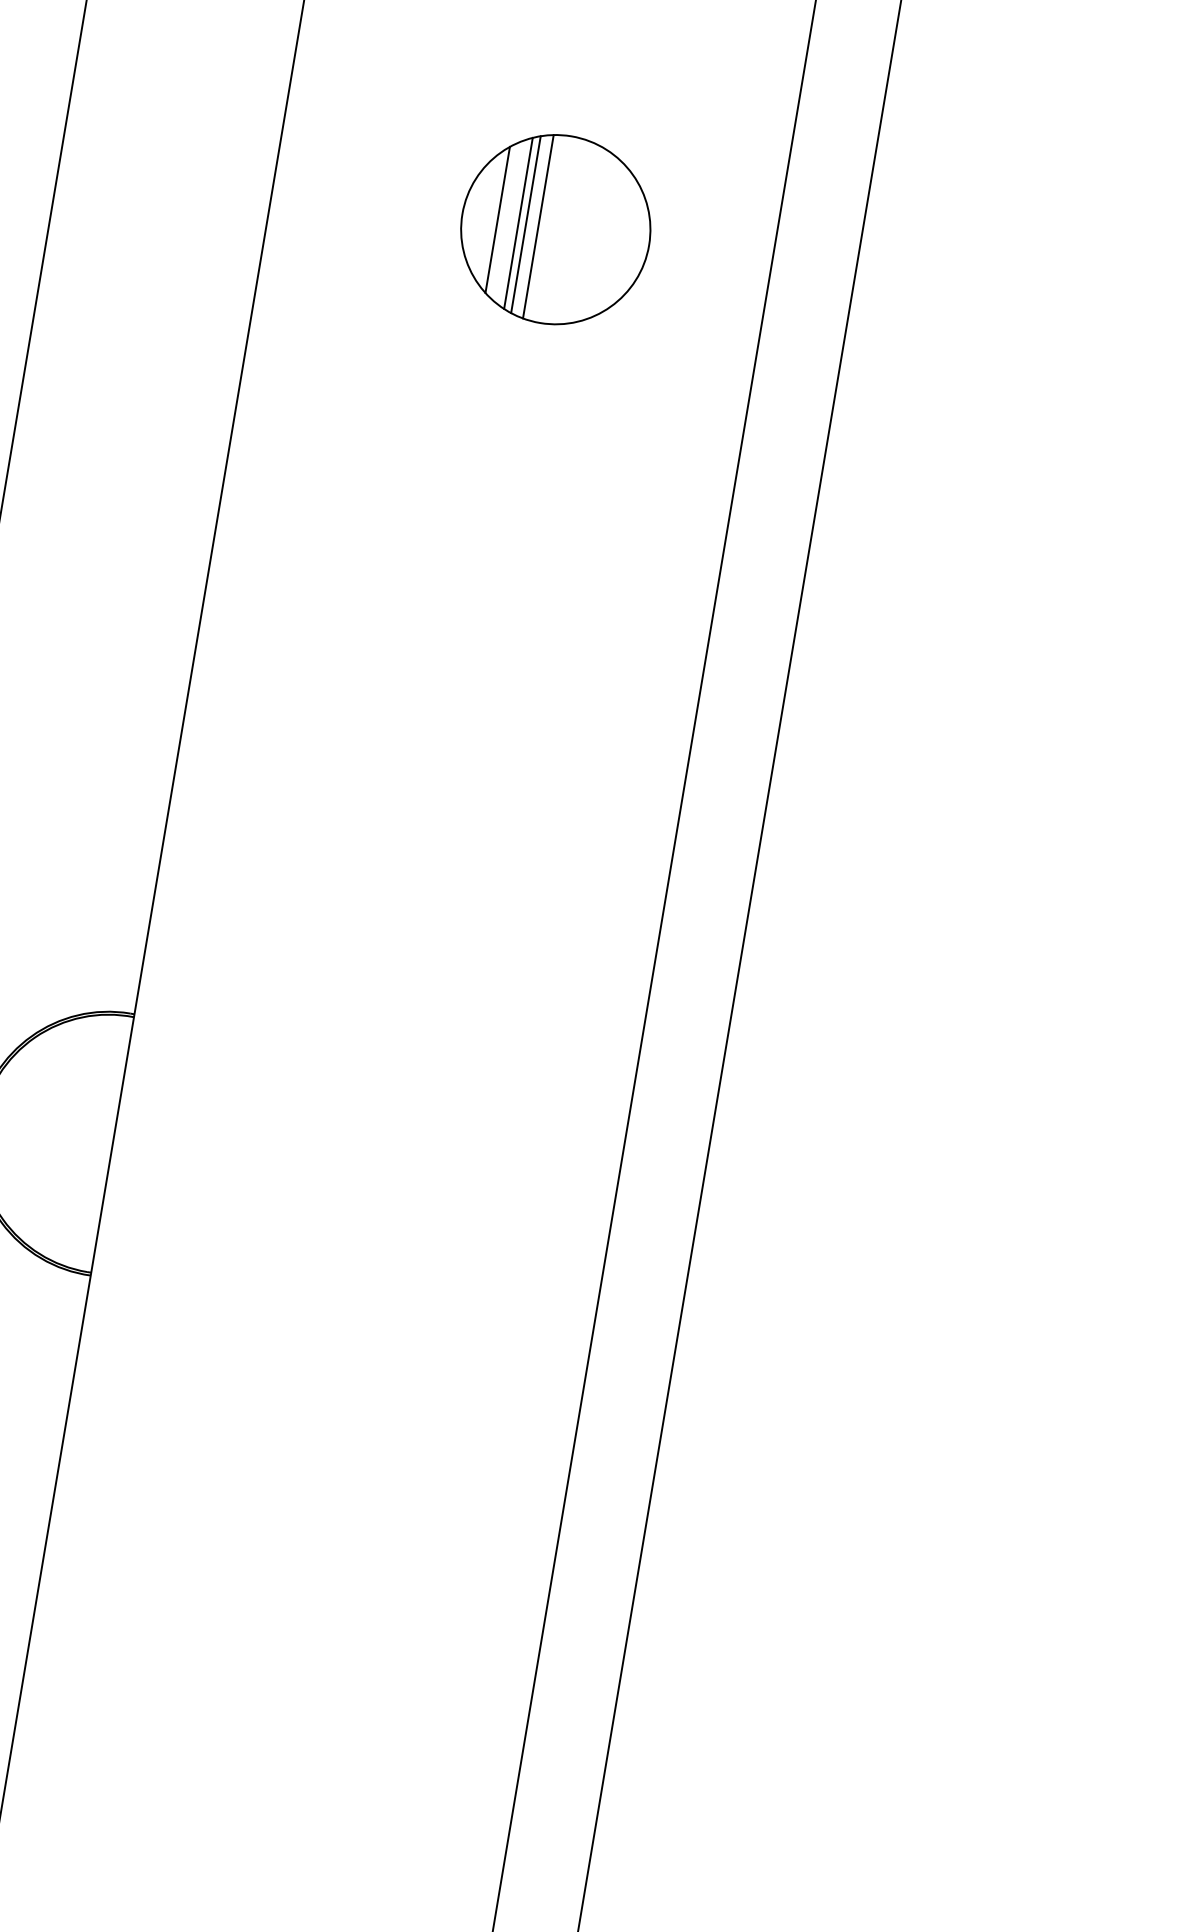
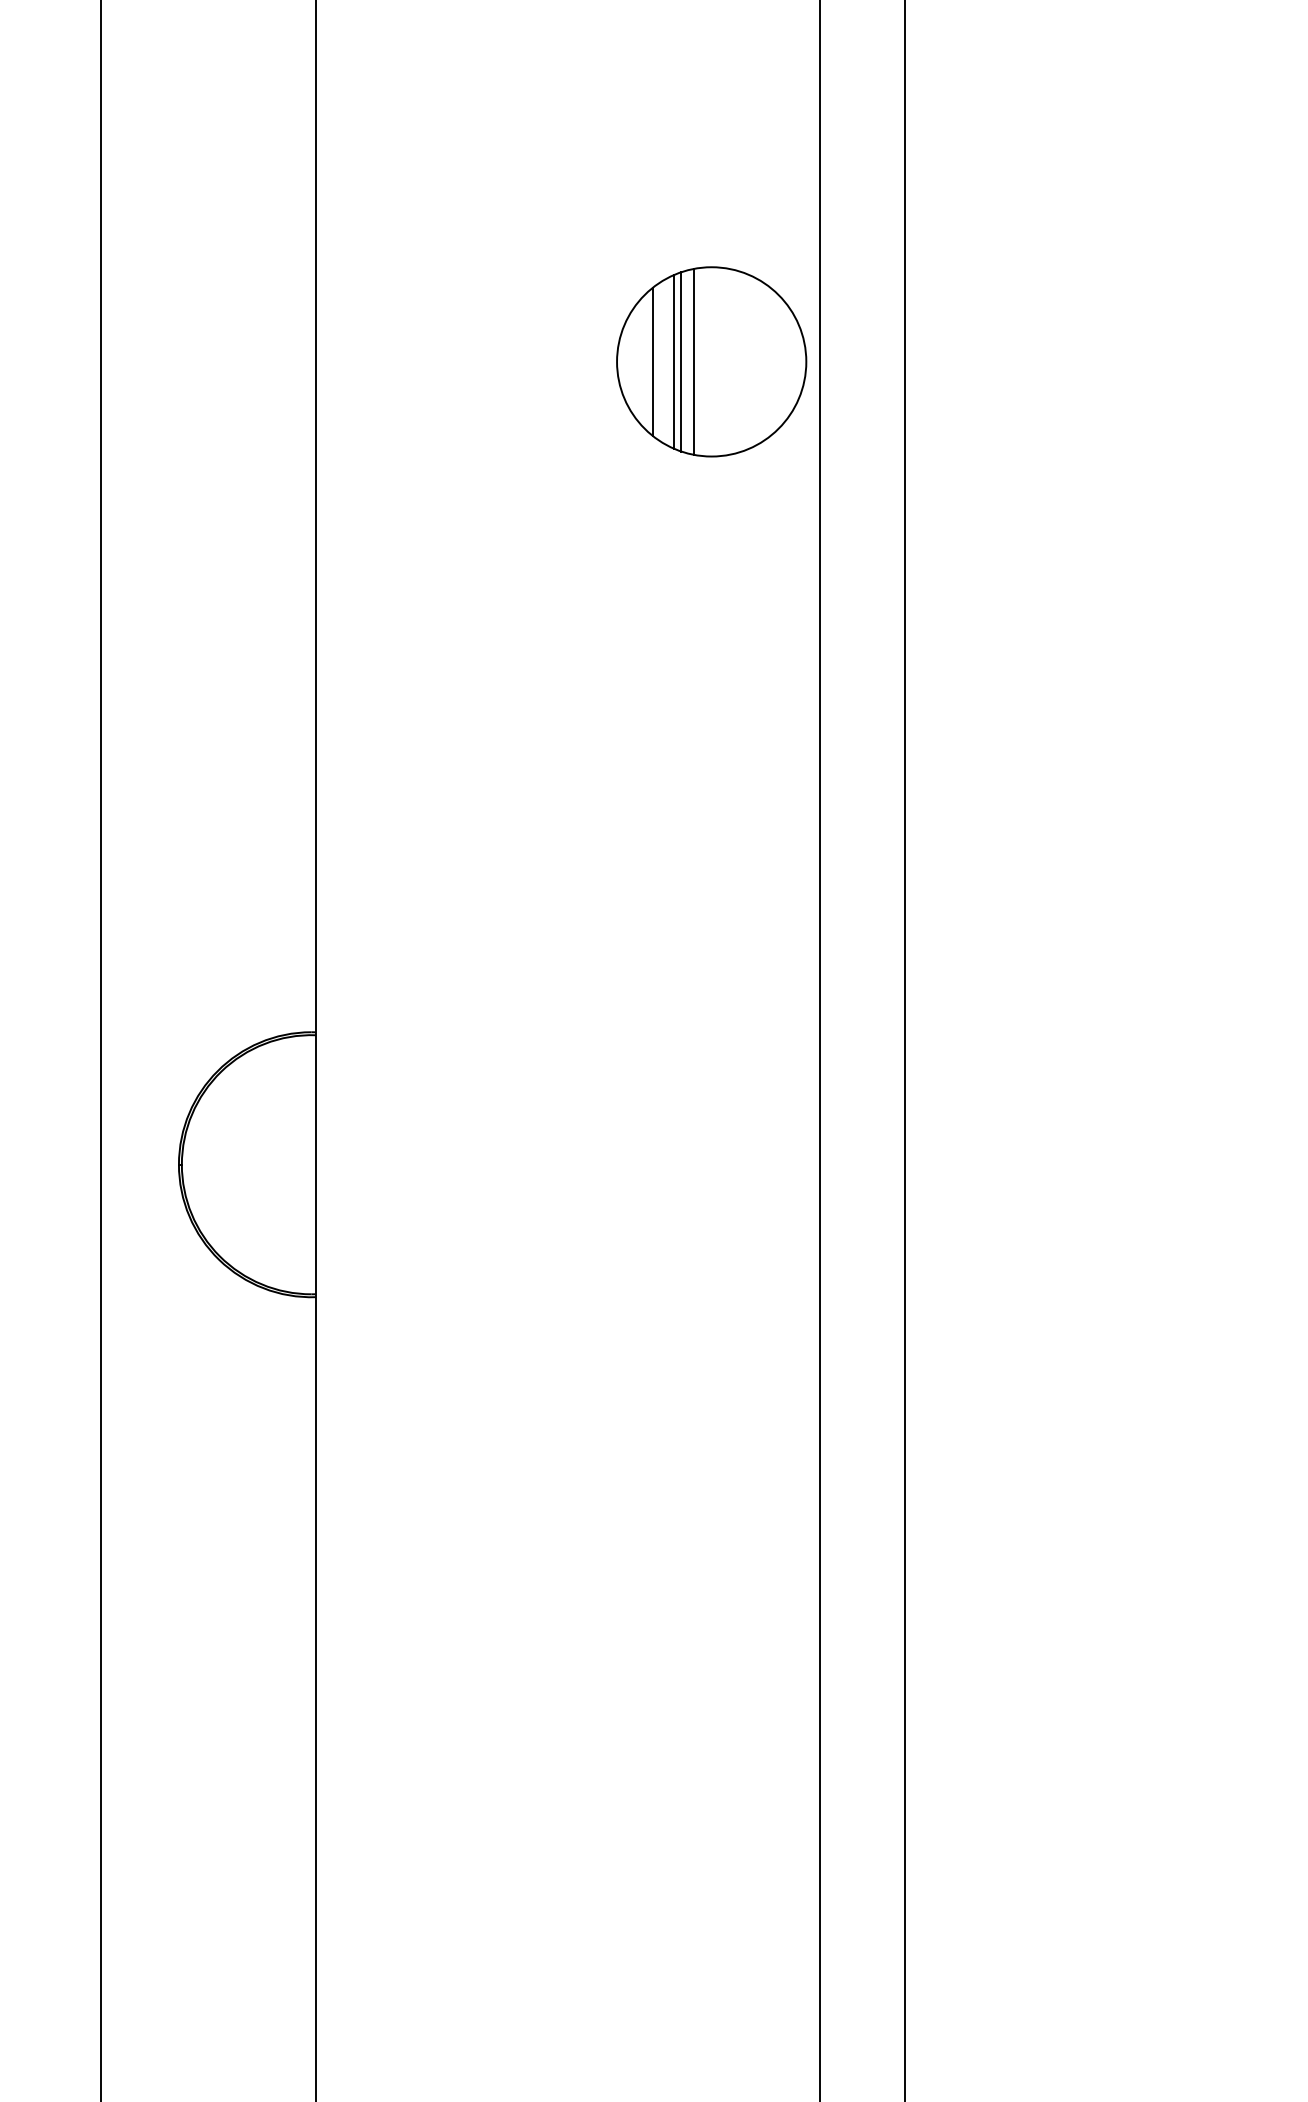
part: (555, 229) -> (711, 361), moved

